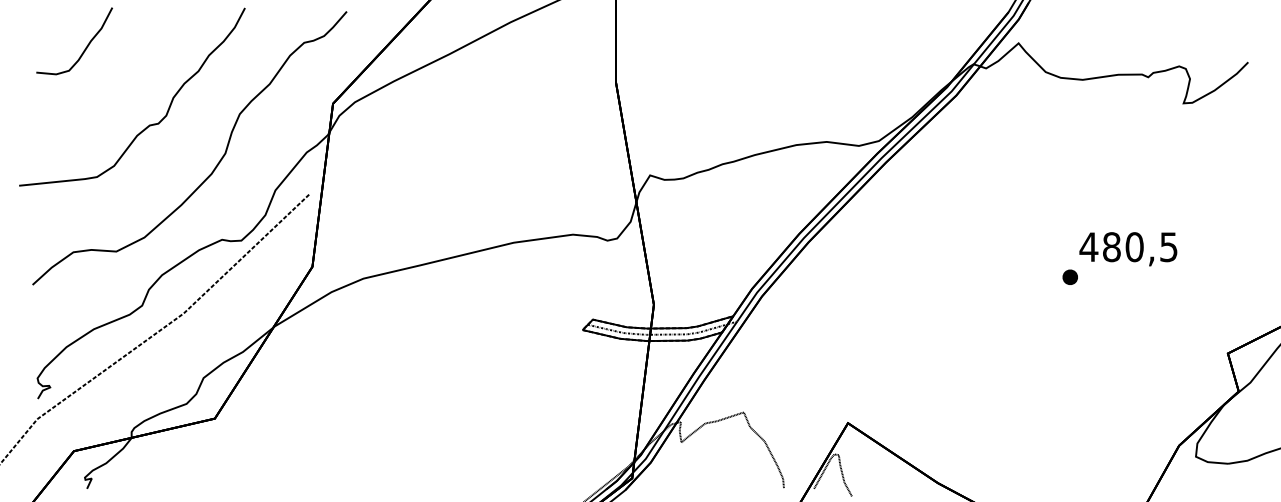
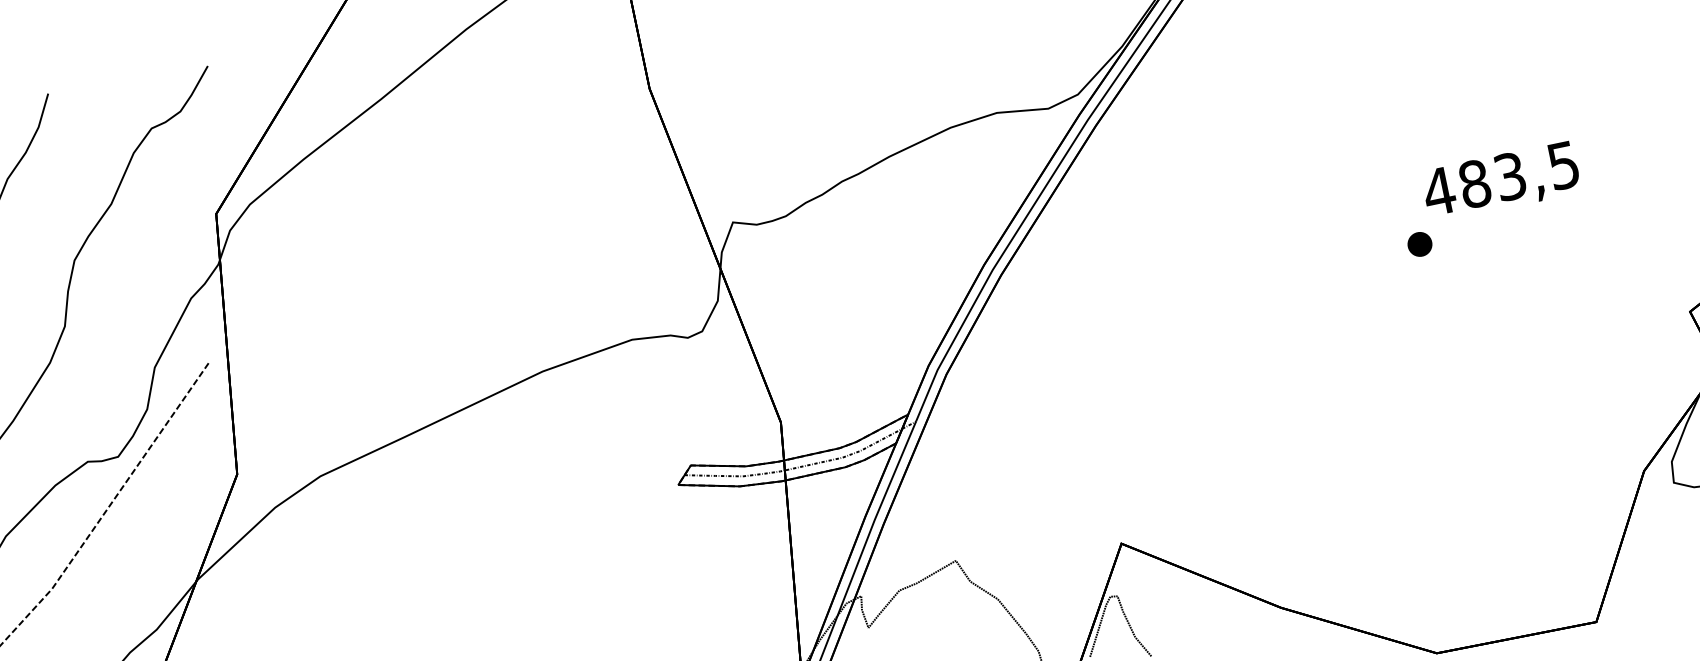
text: (1134, 247) -> (1510, 177), 480,5 -> 483,5

